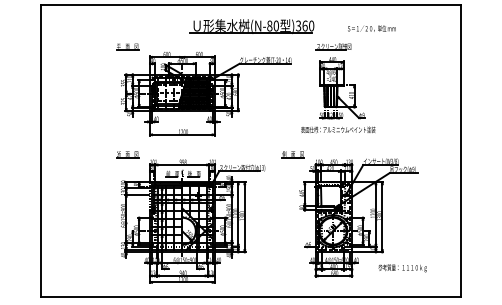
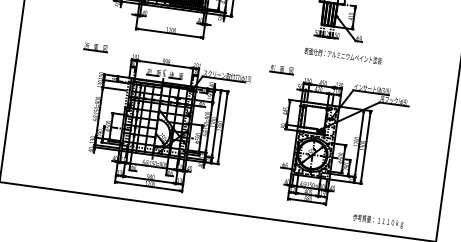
text: (338, 129) -> (343, 55), moved
part: (127, 154) -> (95, 47), moved
text: (402, 268) -> (377, 221), moved

